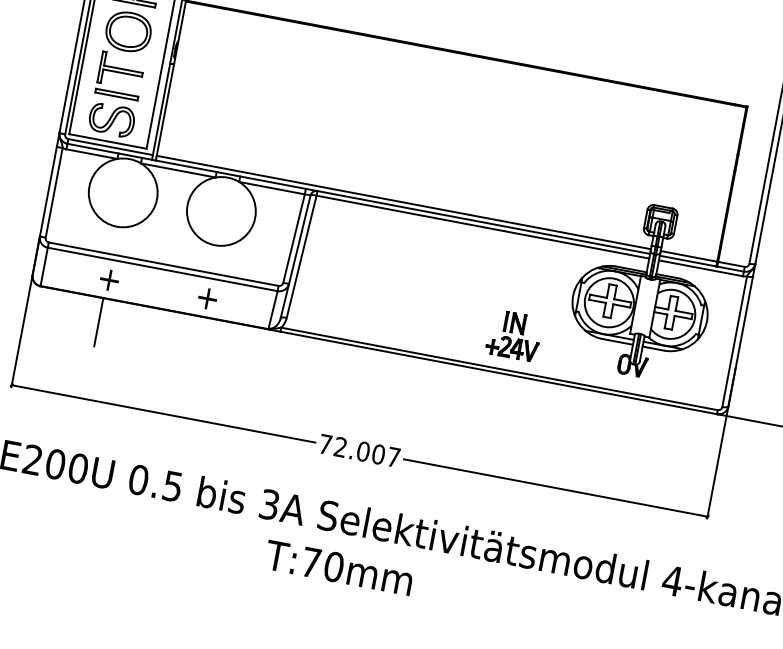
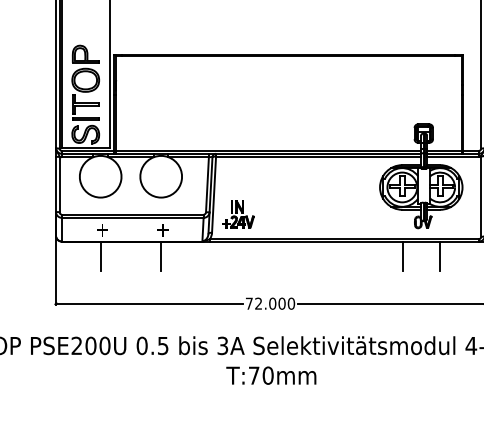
part: (514, 335) -> (238, 214), moved
line: (197, 340) -> (161, 256), added
line: (588, 414) -> (402, 256), added
line: (650, 426) -> (440, 256), added
text: (393, 457) -> (291, 303), 72.007 -> 72.000

